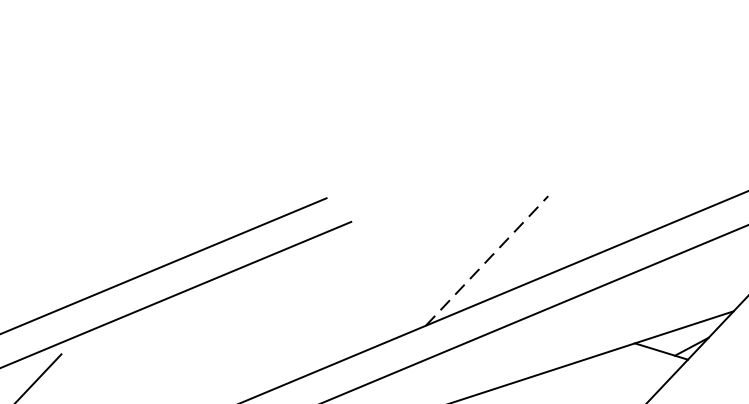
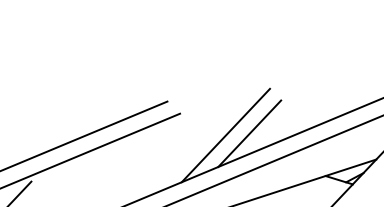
line: (486, 260) -> (249, 133), dashed -> solid
line: (439, 264) -> (225, 135), added

